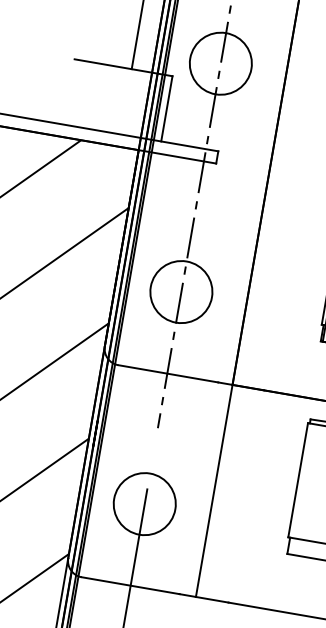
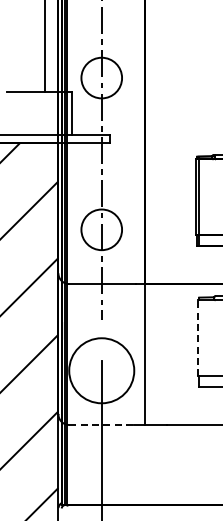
line: (298, 480) -> (198, 338), solid -> dashed
circle: (144, 503) -> (101, 370), size x1.6
line: (130, 584) -> (101, 424), solid -> dashed

